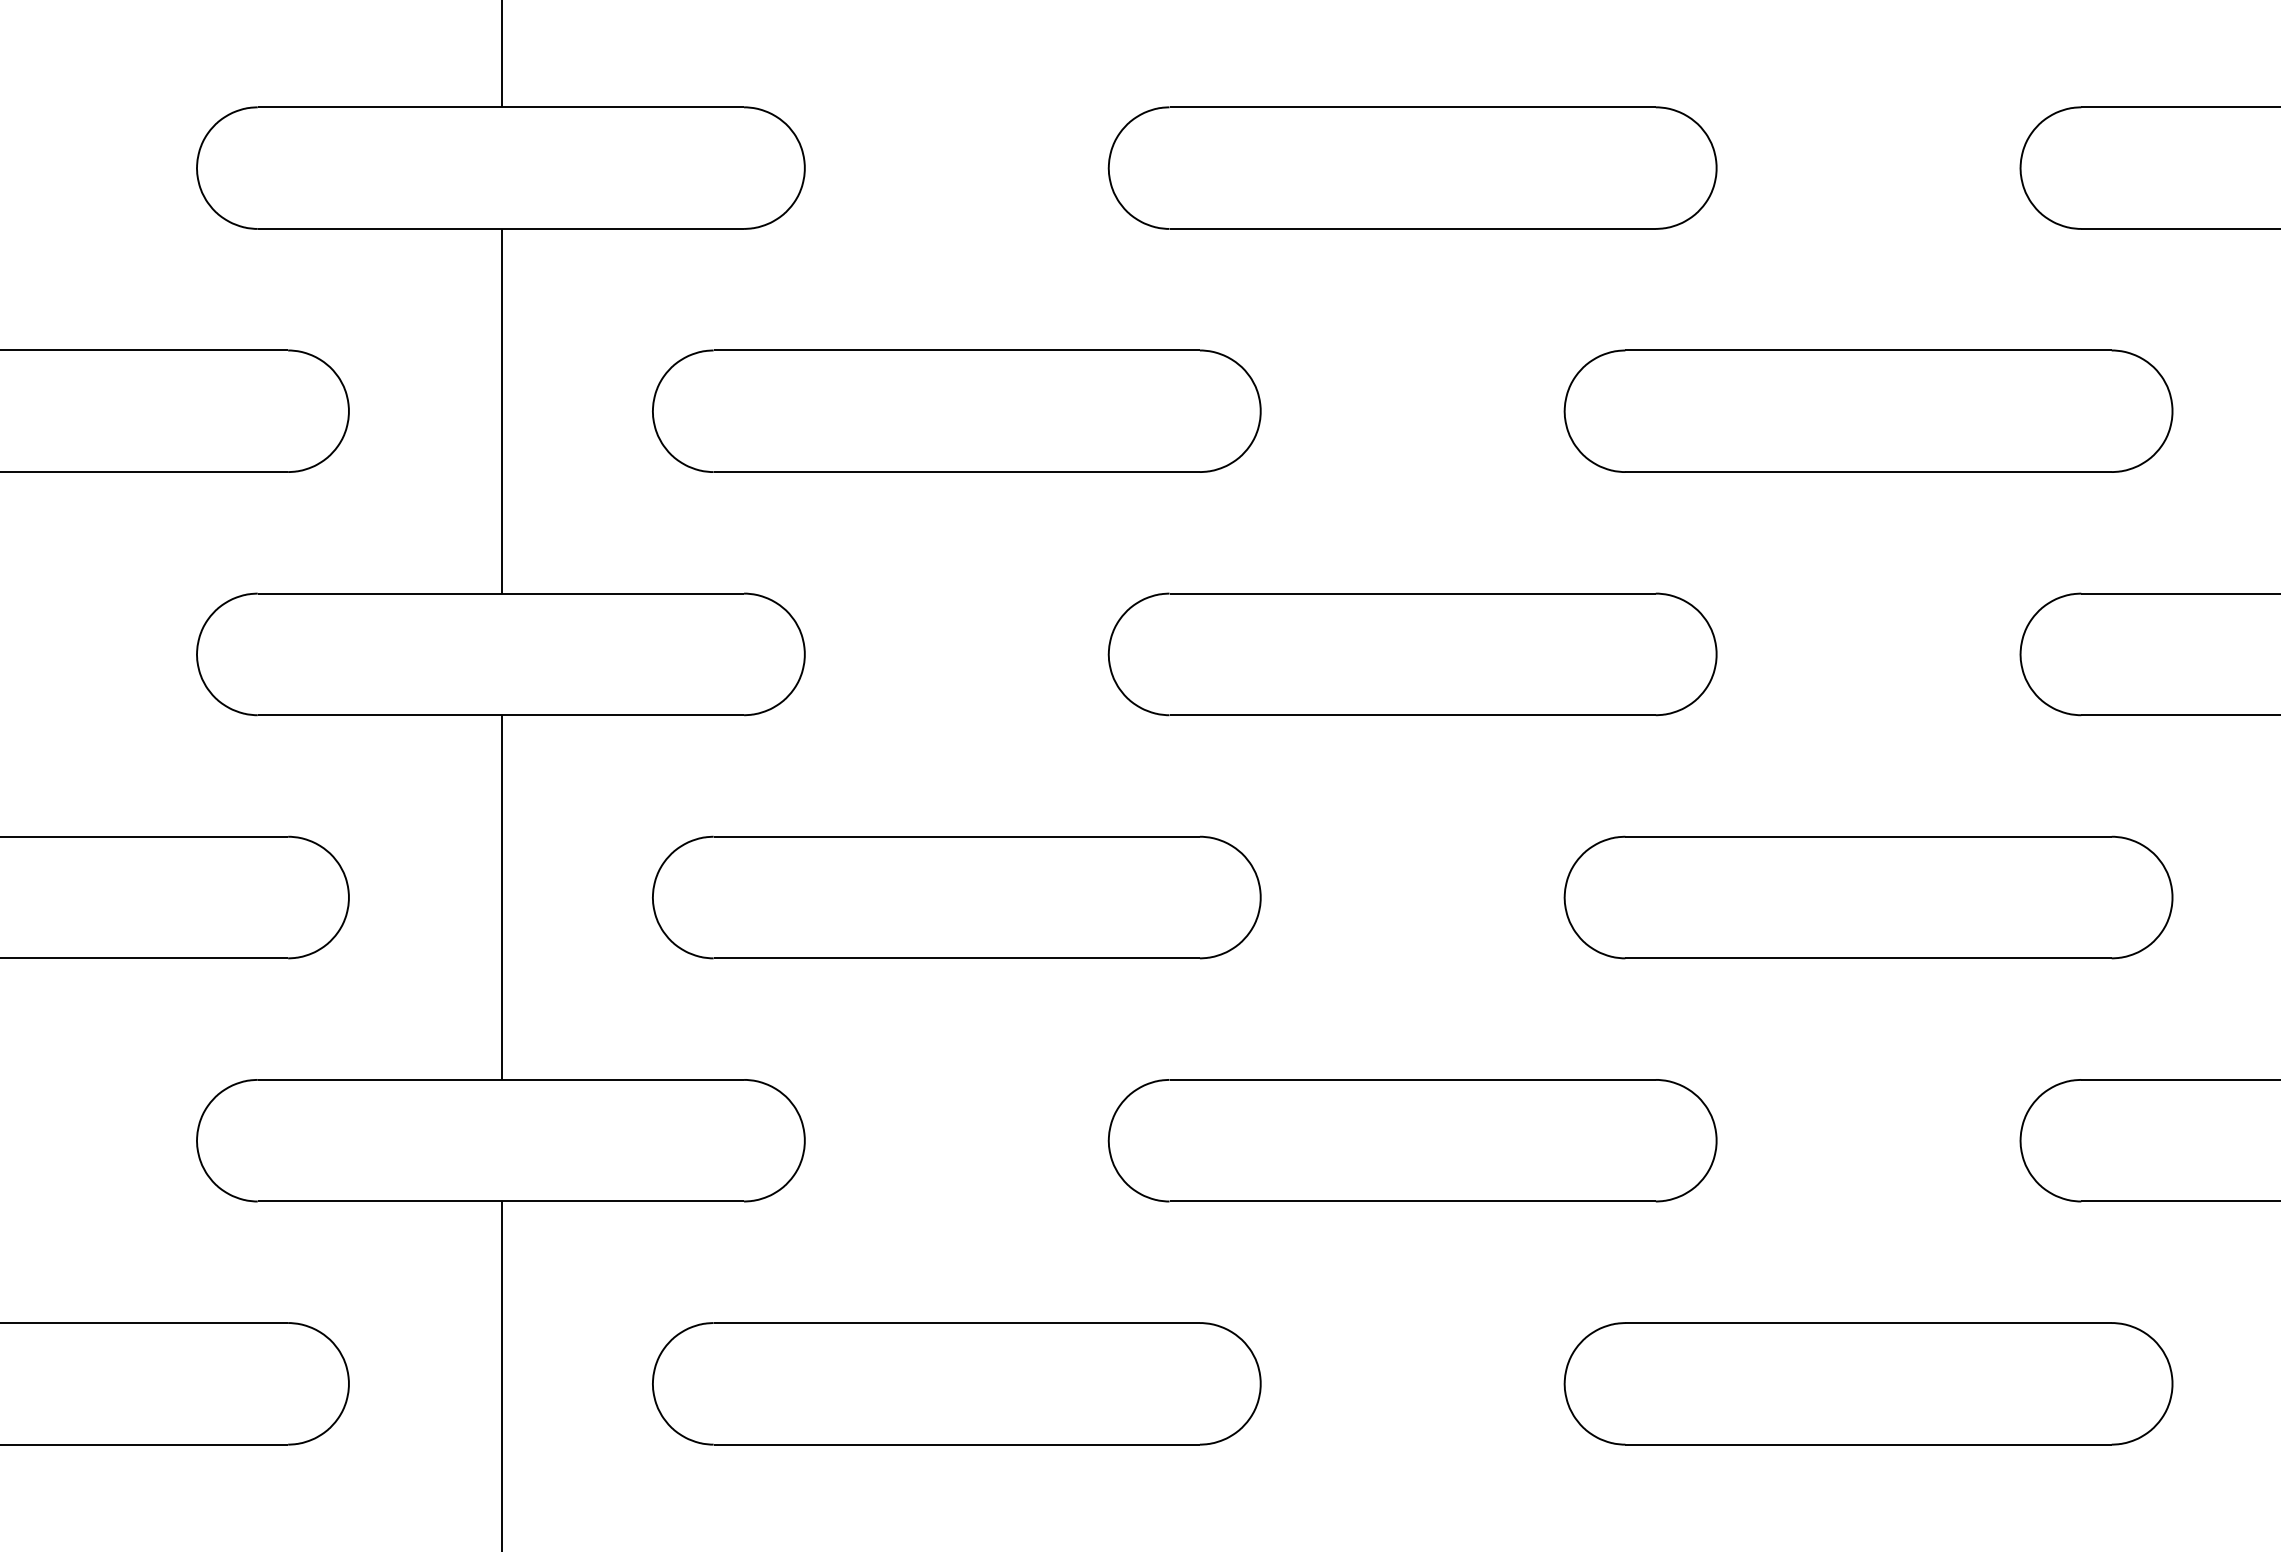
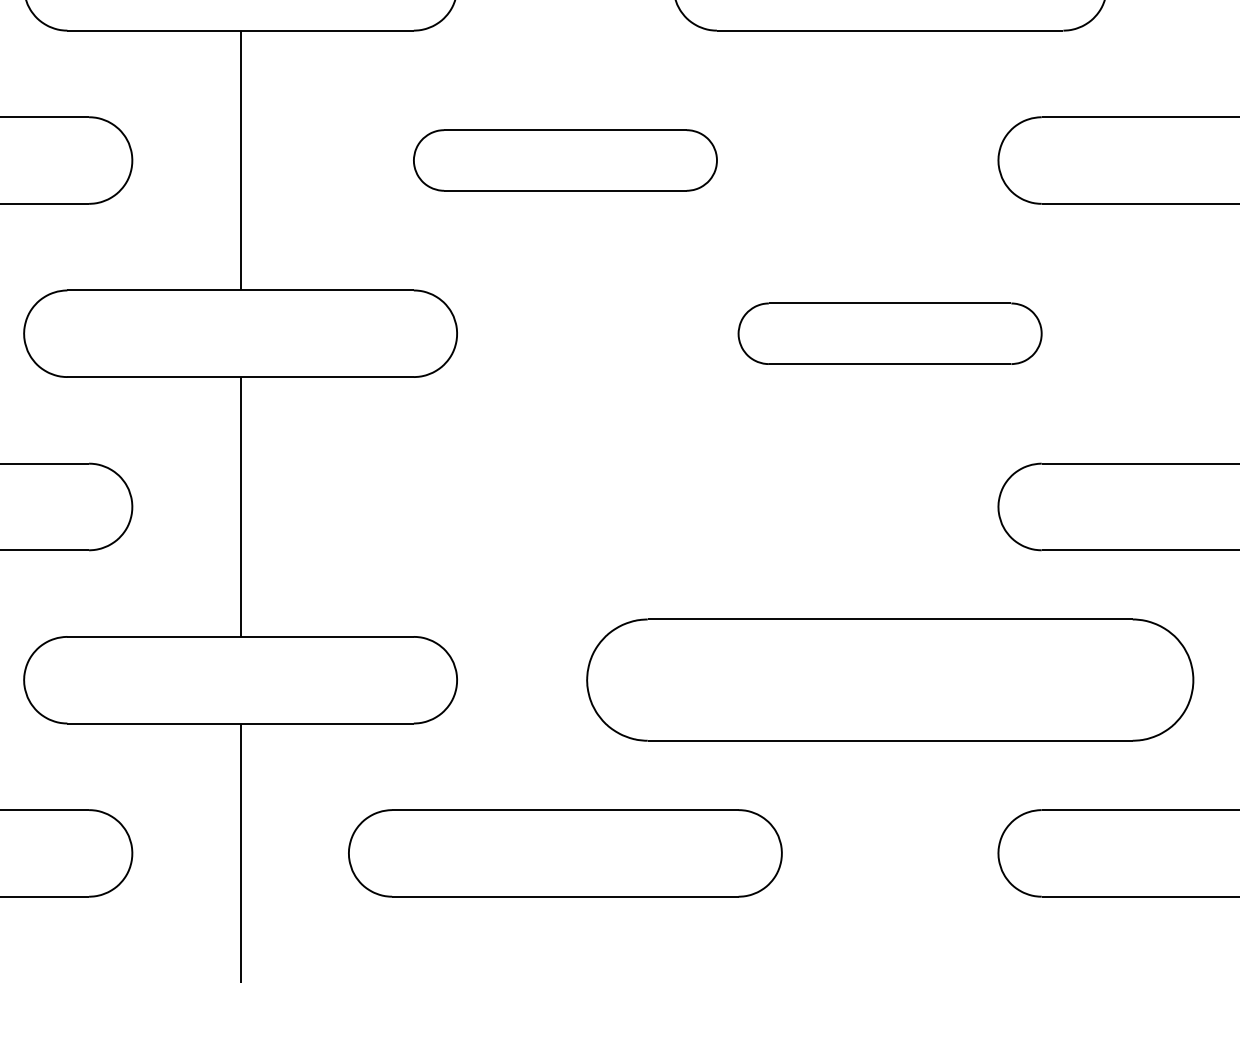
part: (956, 410) -> (565, 160), size x0.7
part: (1412, 654) -> (890, 333), size x0.7
part: (956, 897) -> (565, 506), removed
part: (1412, 1140) -> (890, 680), size x1.4

